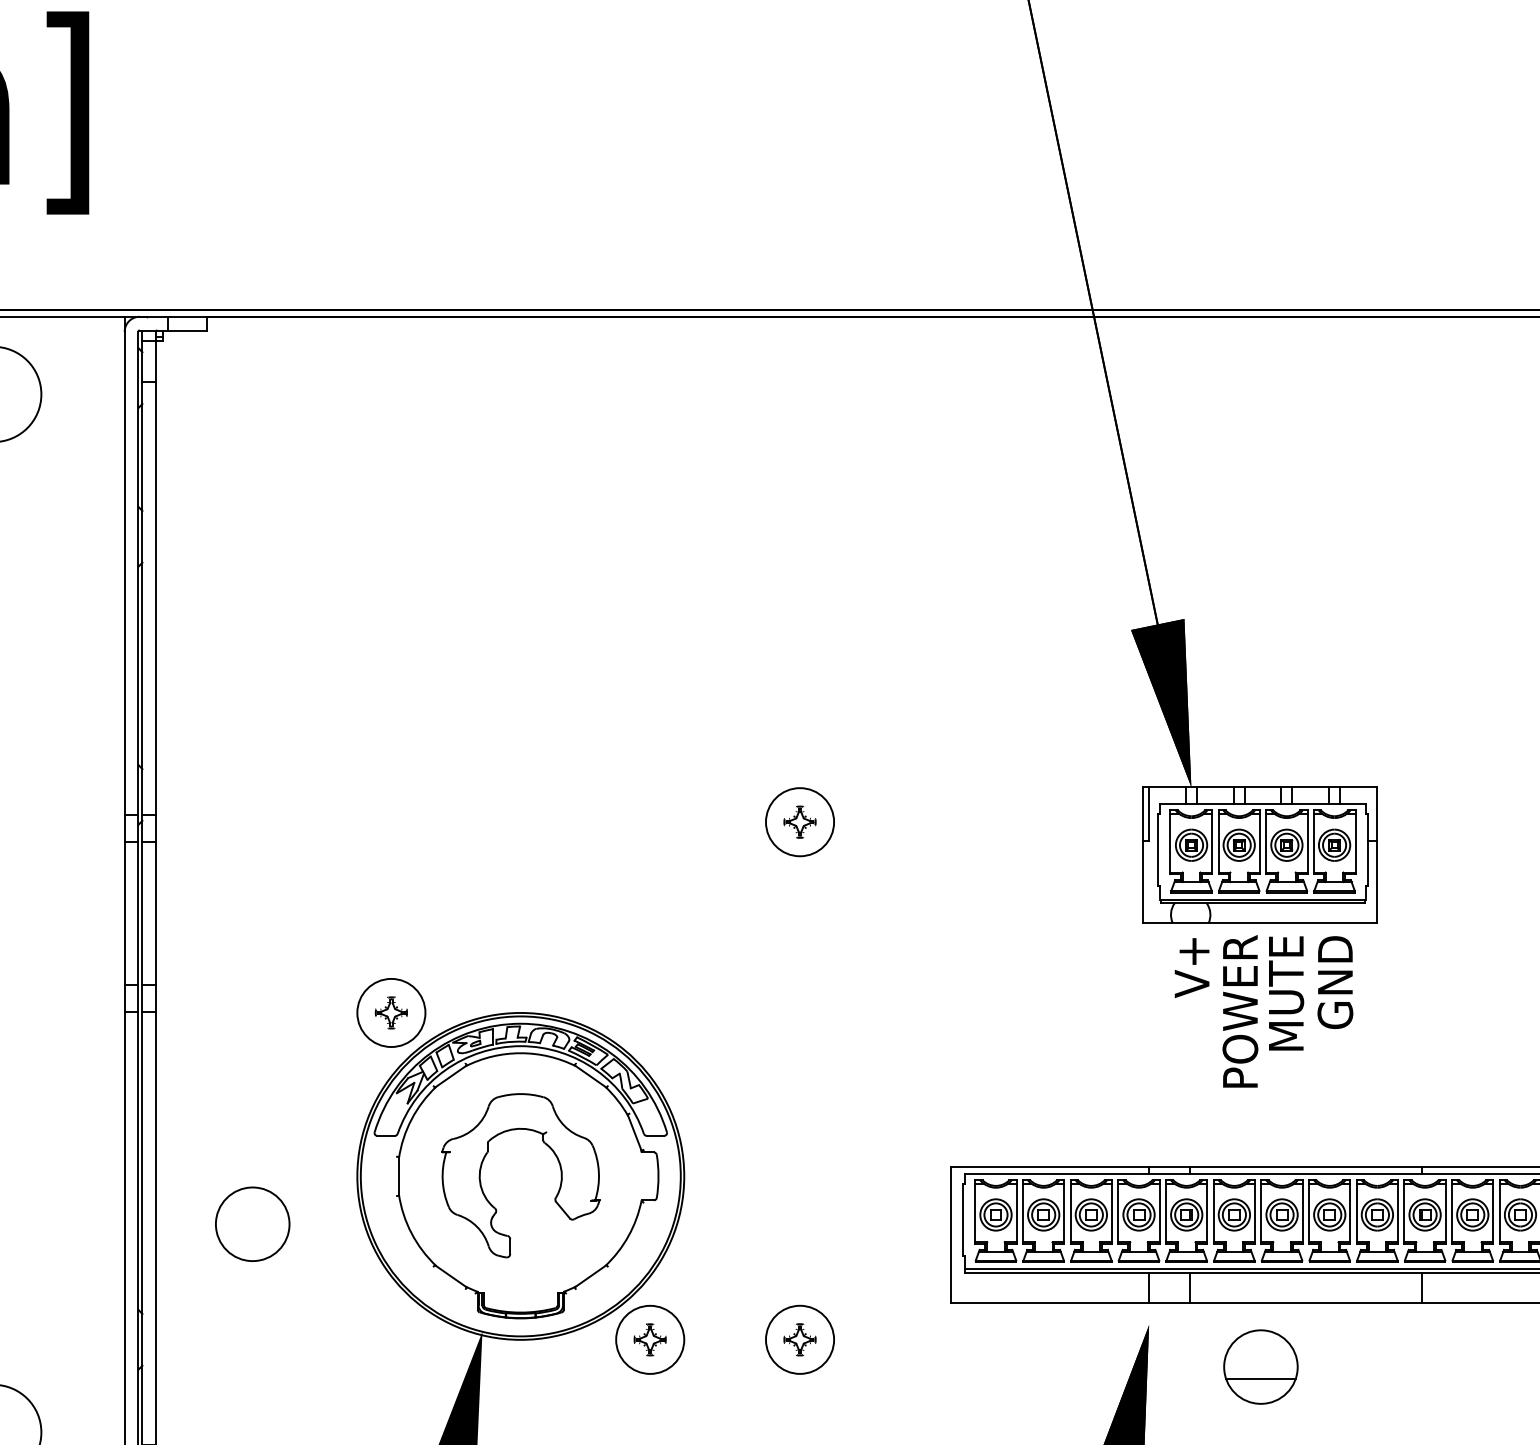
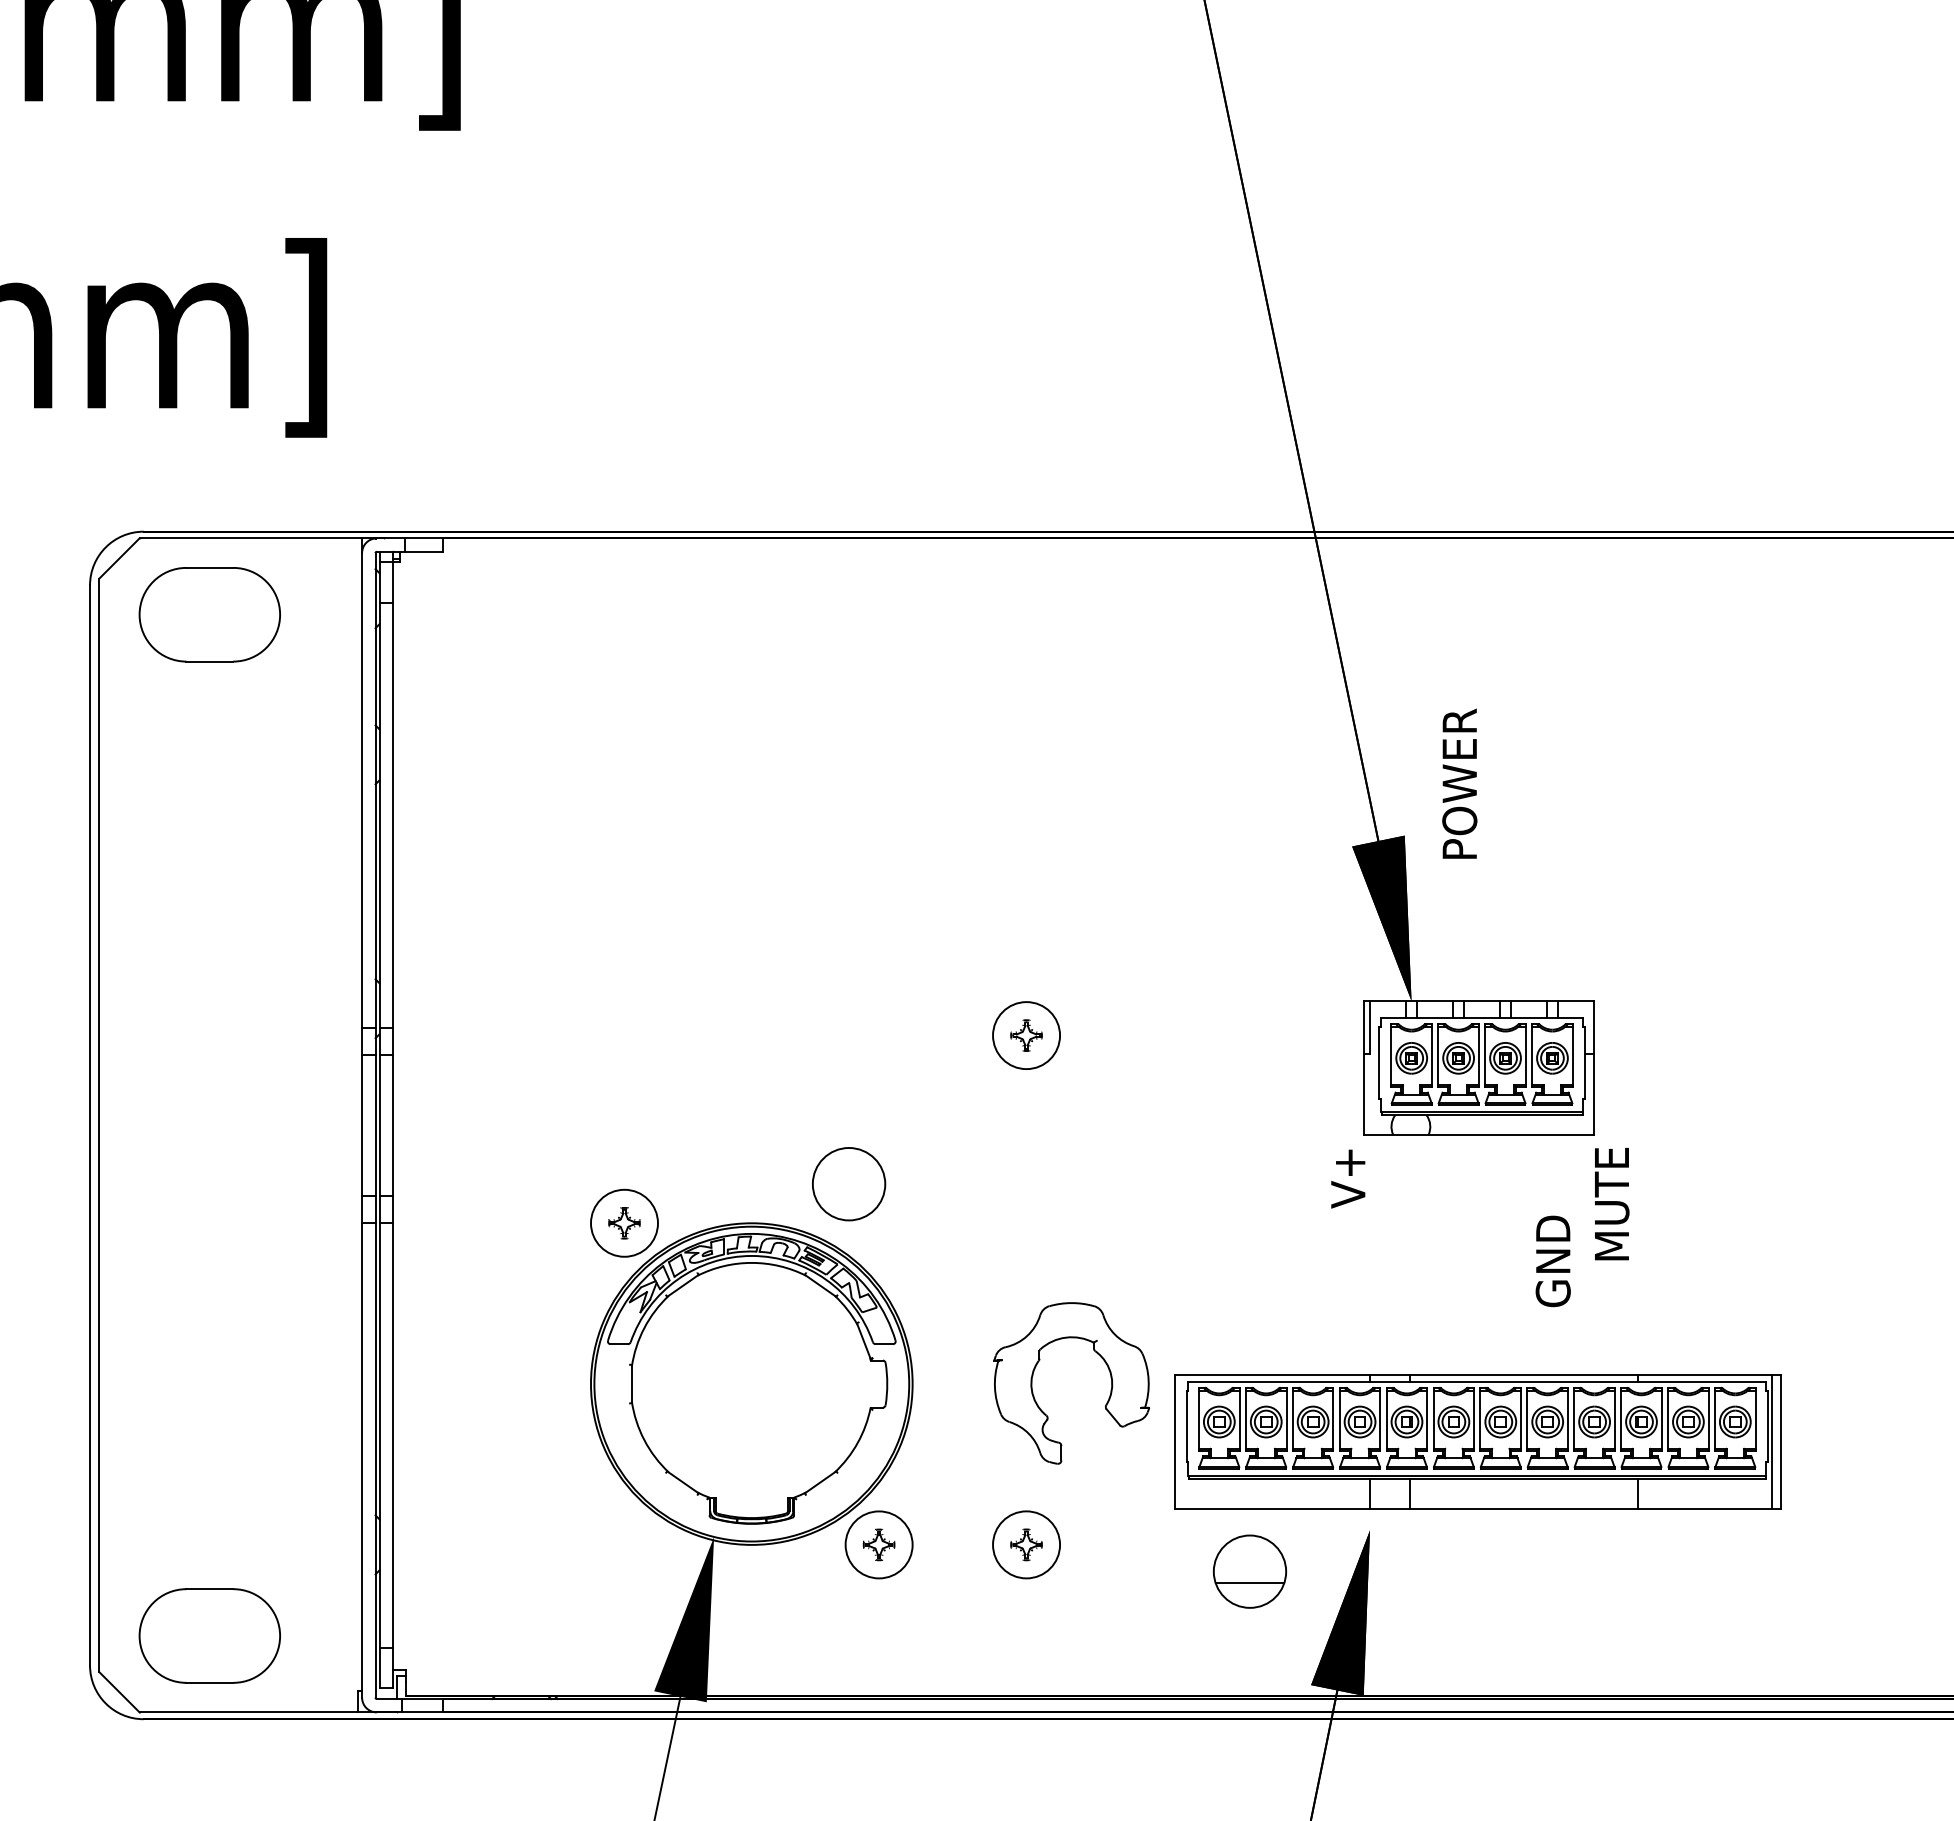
text: (1192, 967) -> (1348, 1178), moved
text: (1334, 982) -> (1552, 1261), moved
text: (1286, 993) -> (1612, 1204), moved
text: (1240, 1011) -> (1459, 783), moved
part: (486, 1155) -> (1038, 1363), moved
circle: (253, 1224) -> (849, 1184), moved
part: (1260, 1366) -> (1249, 1571), moved

